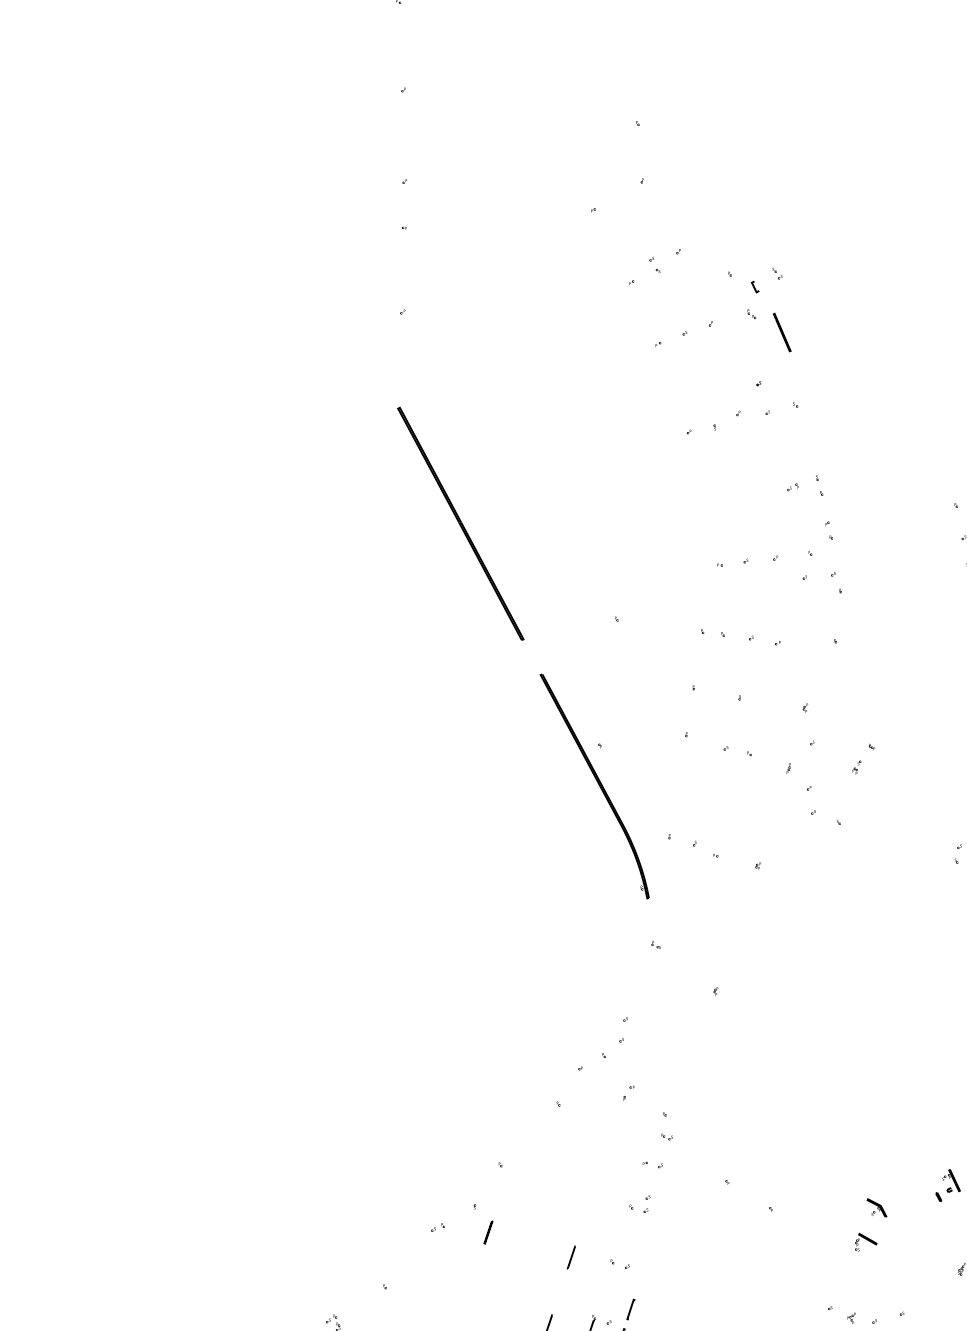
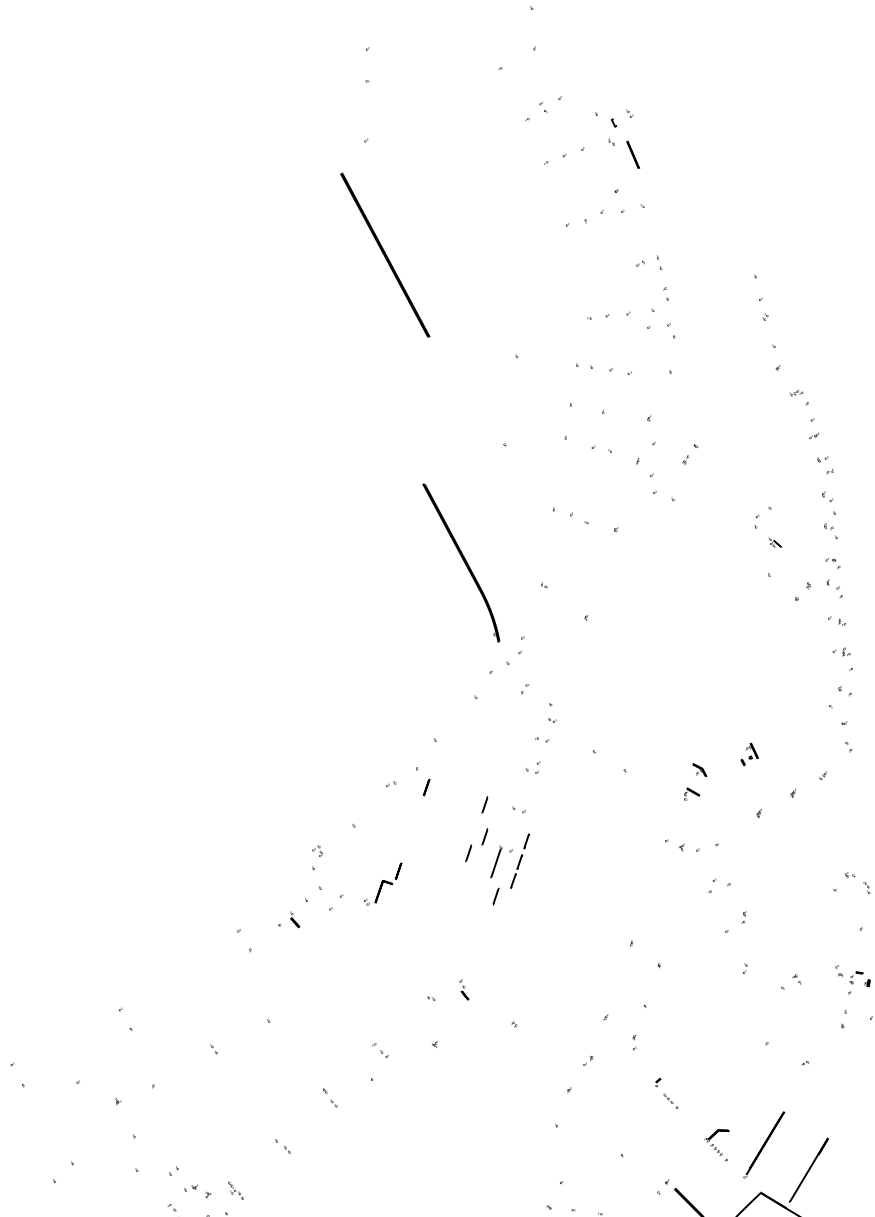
line: (461, 522) -> (385, 254), moved
part: (594, 785) -> (461, 562), moved
line: (570, 1302) -> (484, 836), added

